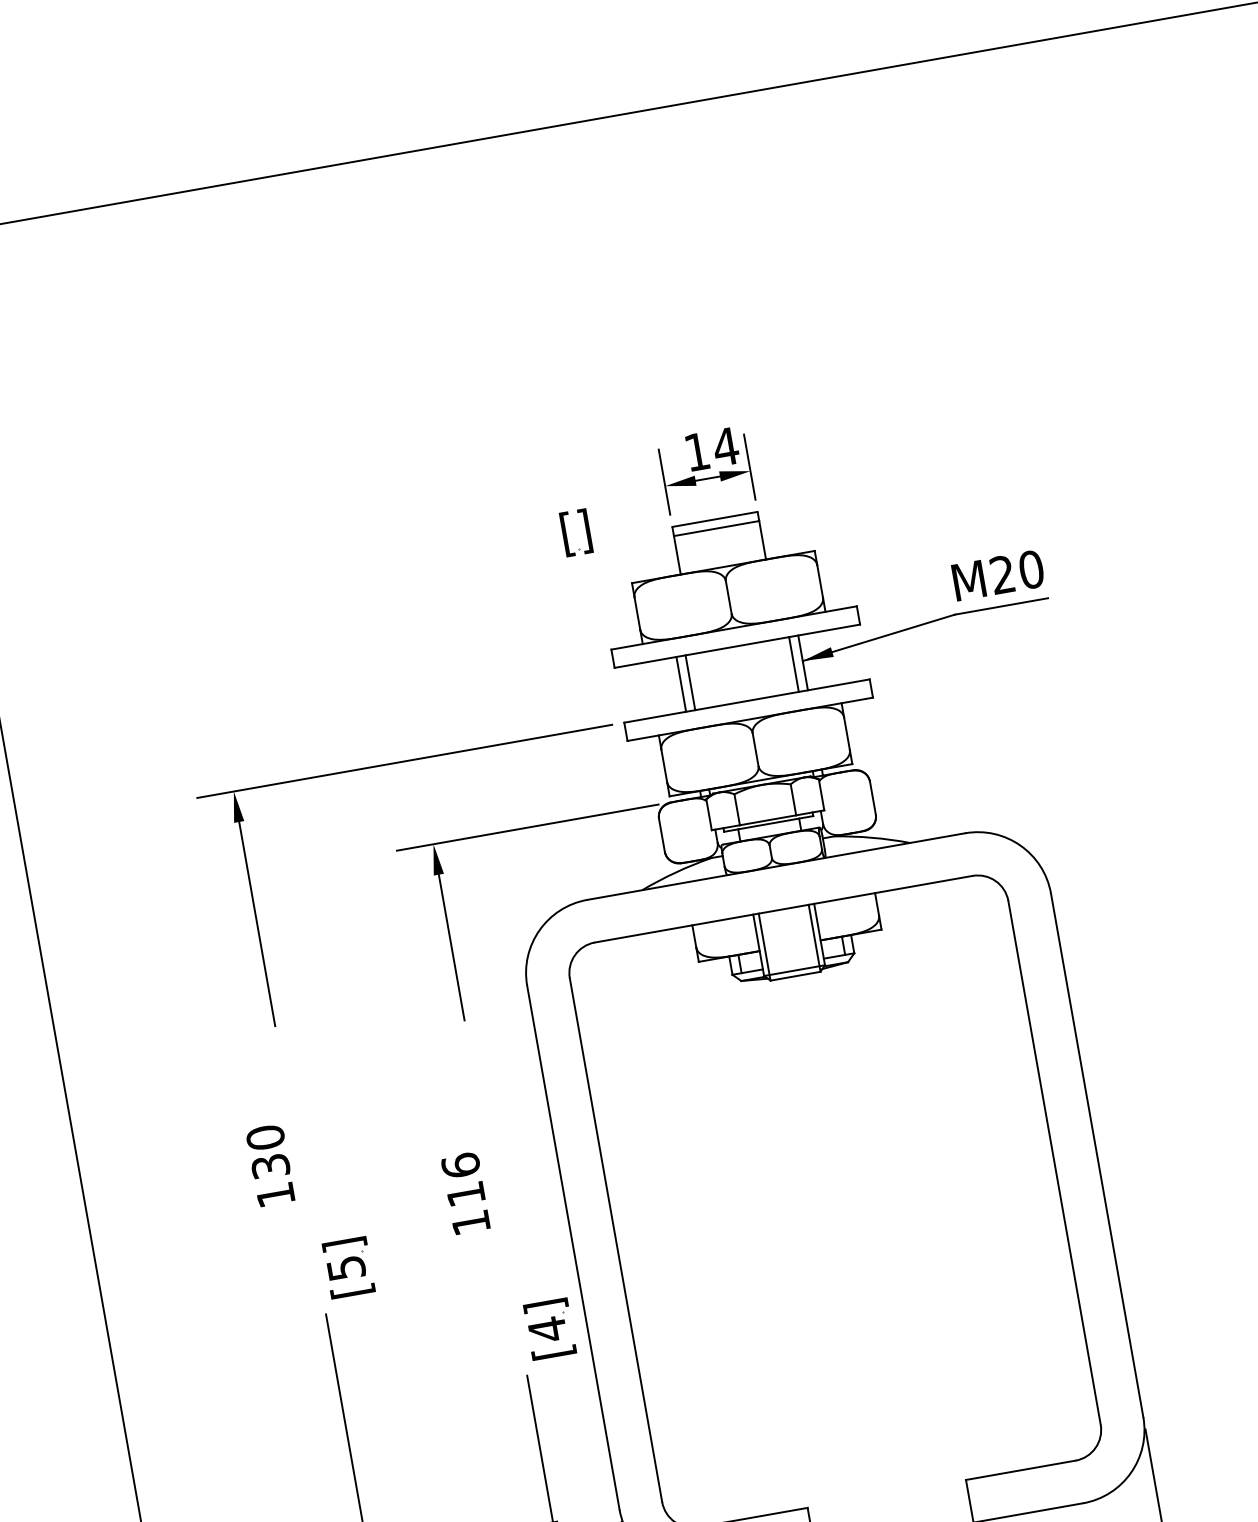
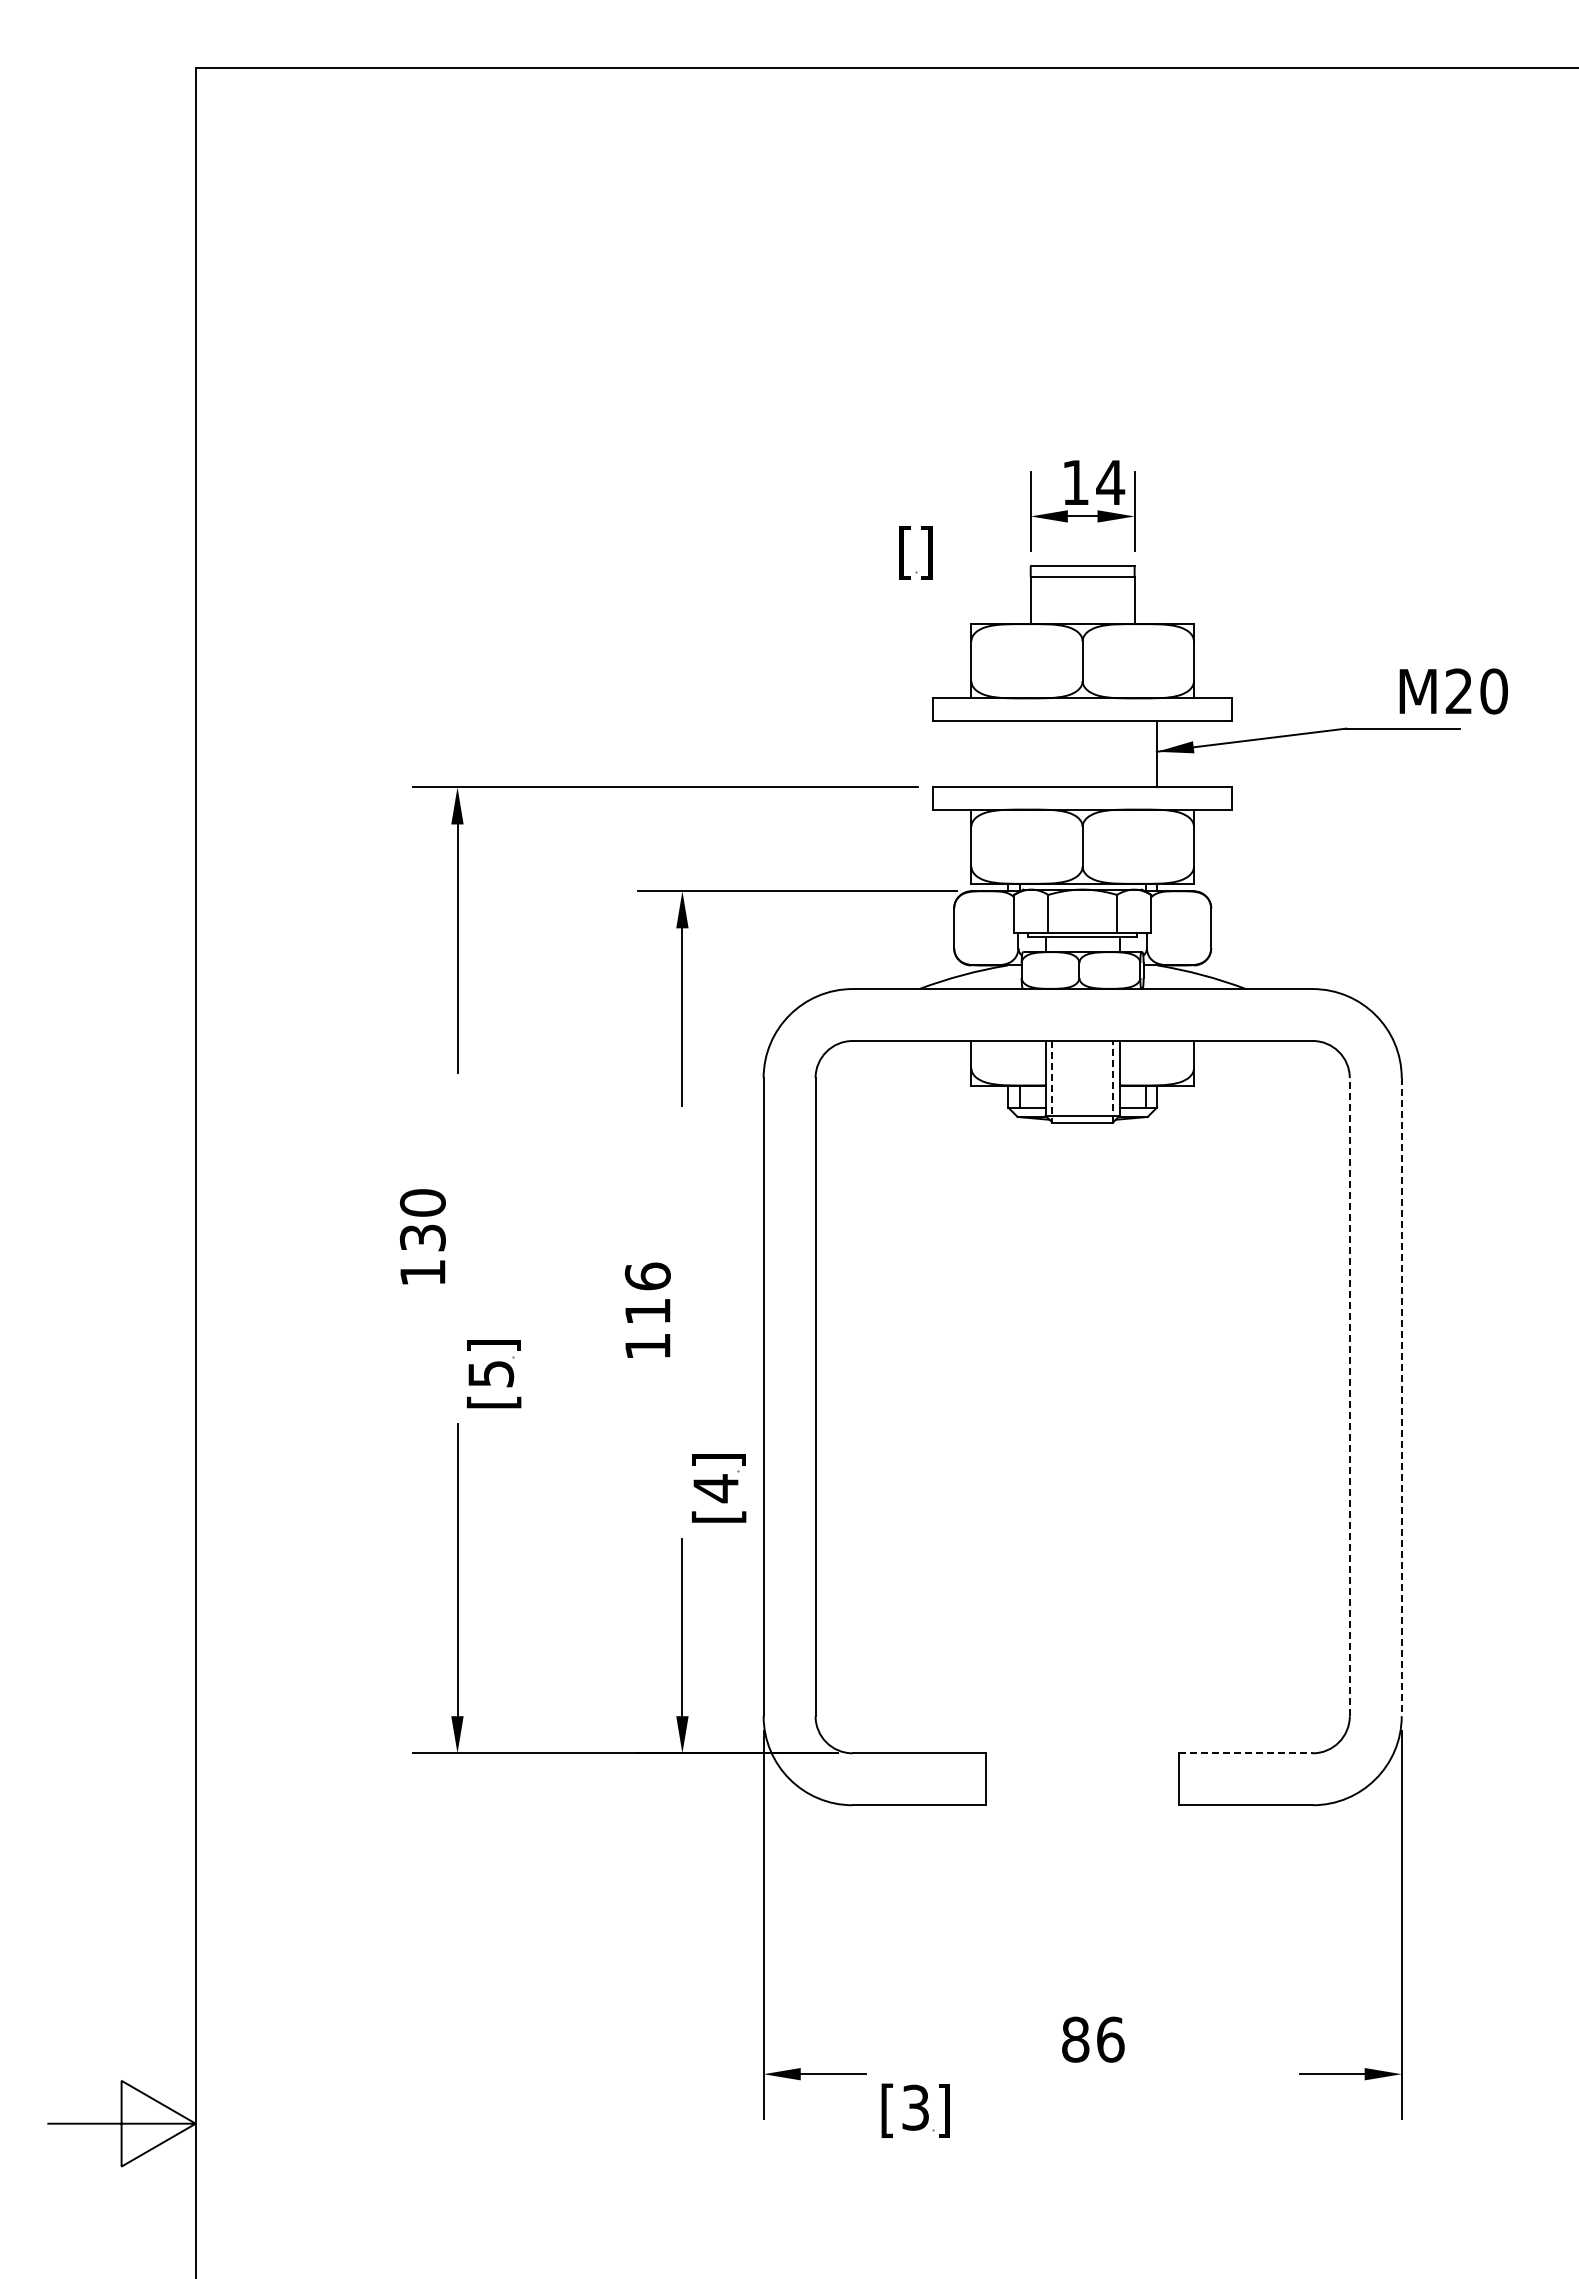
text: (998, 575) -> (1453, 691), moved
line: (793, 664) -> (1145, 753), removed
line: (690, 682) -> (1019, 753), removed
line: (681, 683) -> (1008, 753), removed
line: (814, 938) -> (1113, 1081), solid -> dashed
line: (764, 946) -> (1052, 1081), solid -> dashed
line: (1097, 1155) -> (1401, 1397), solid -> dashed
line: (1054, 1162) -> (1349, 1396), solid -> dashed
line: (1020, 1470) -> (1245, 1753), solid -> dashed

